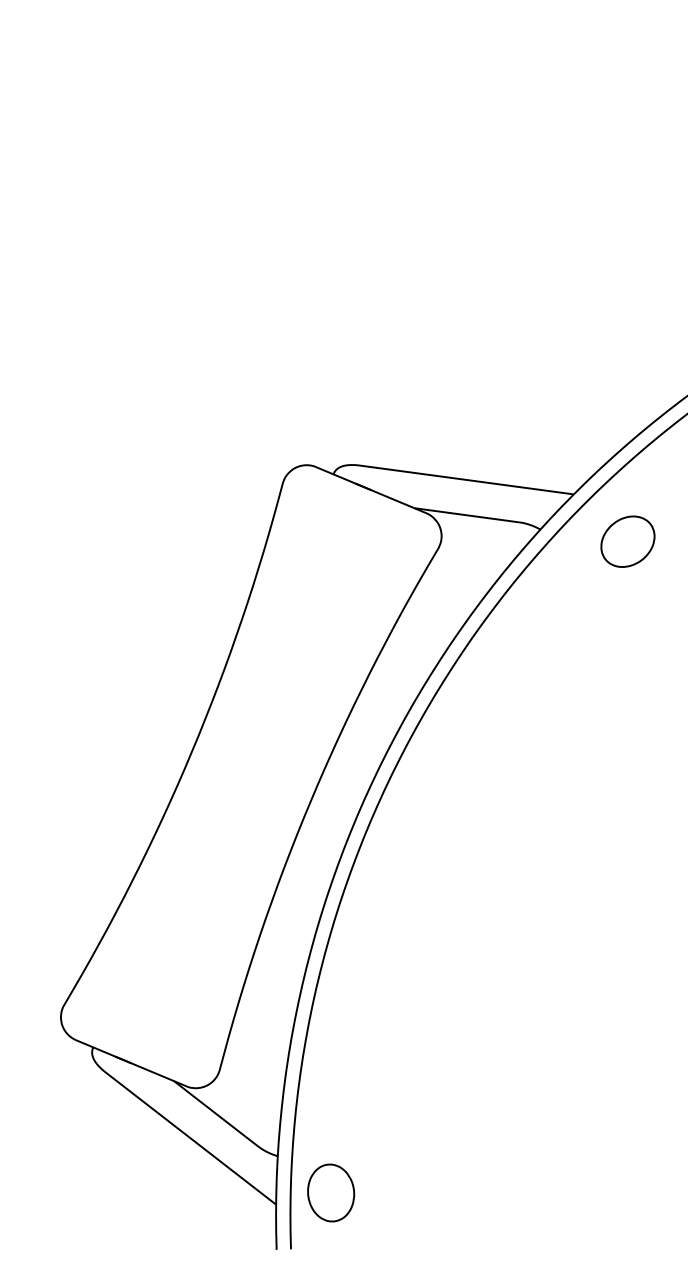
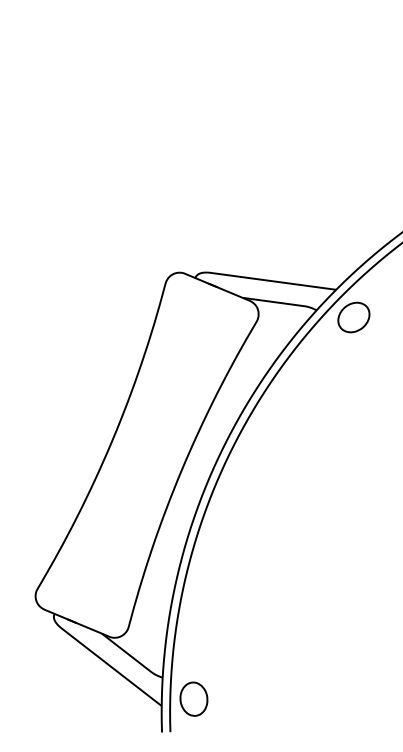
part: (627, 541) -> (353, 317), moved

